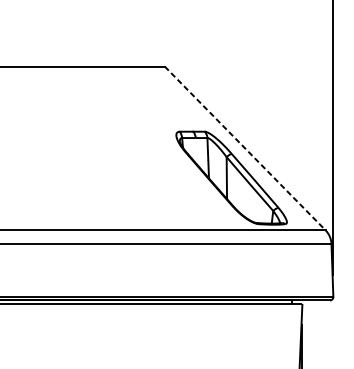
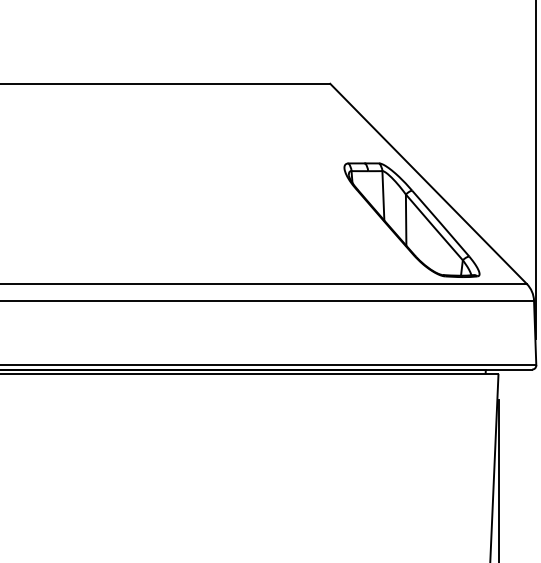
line: (245, 148) -> (428, 184), dashed -> solid

